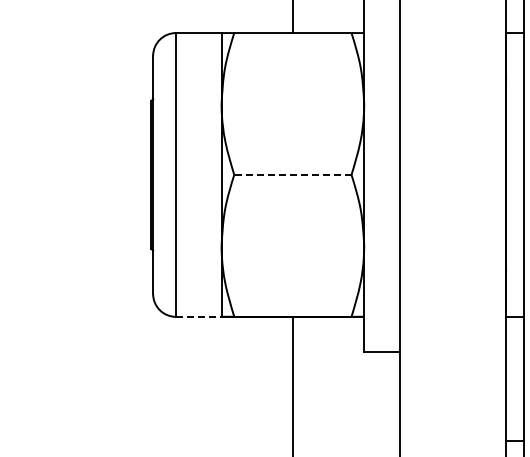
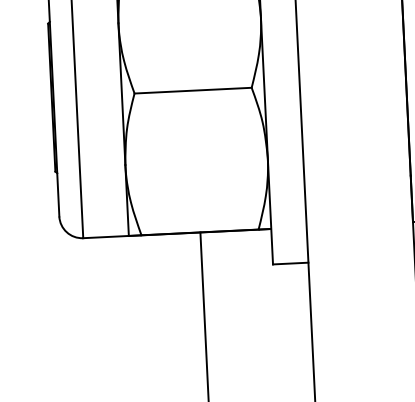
line: (292, 174) -> (192, 90), dashed -> solid
line: (198, 316) -> (105, 236), dashed -> solid

